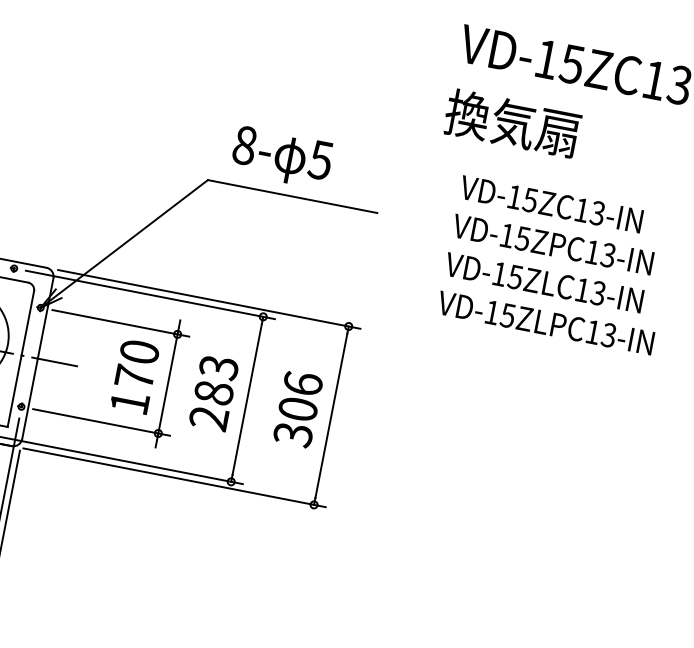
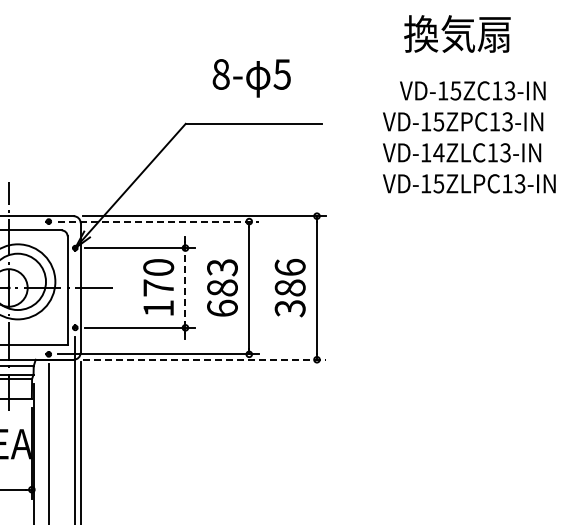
text: (512, 122) -> (457, 33), moved
text: (281, 157) -> (251, 78), moved
text: (551, 203) -> (472, 90), moved
text: (515, 276) -> (438, 152), VD-15ZLC13-IN -> VD-14ZLC13-IN
line: (150, 294) -> (158, 221), solid -> dashed
line: (168, 383) -> (185, 287), solid -> dashed
text: (297, 408) -> (289, 287), 306 -> 386
text: (209, 417) -> (222, 307), 283 -> 683
line: (174, 477) -> (204, 359), solid -> dashed

